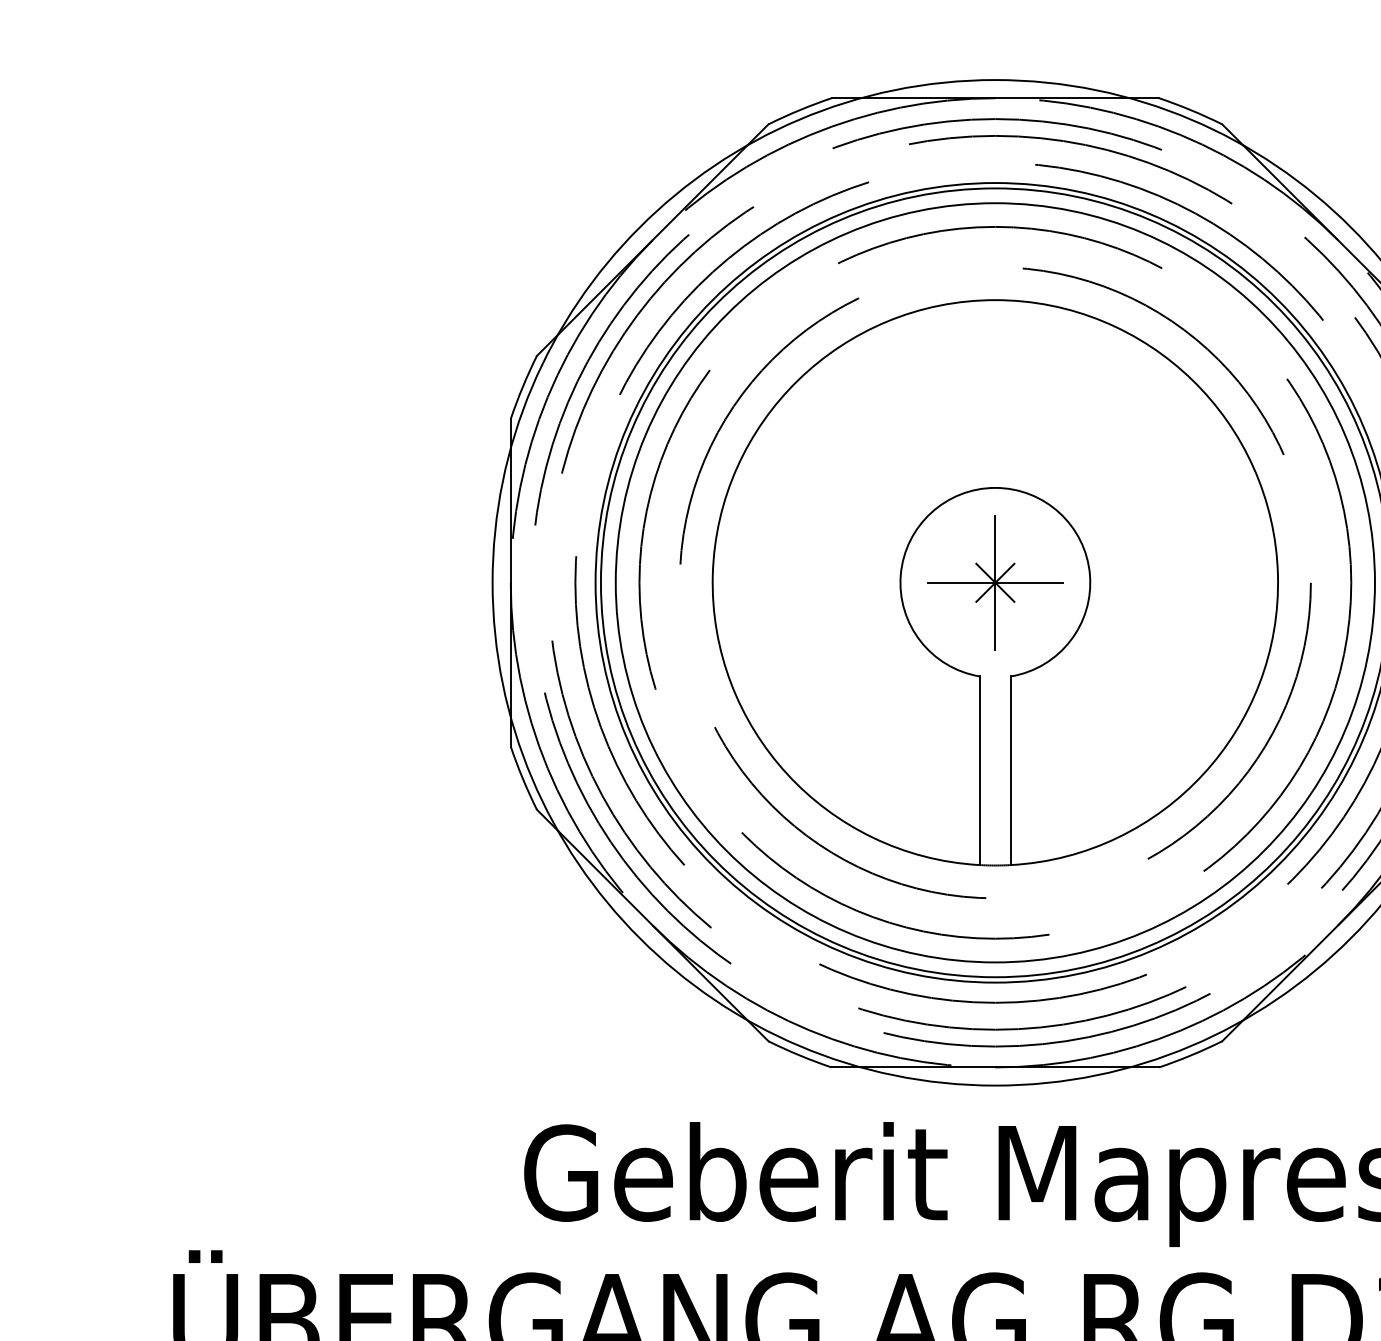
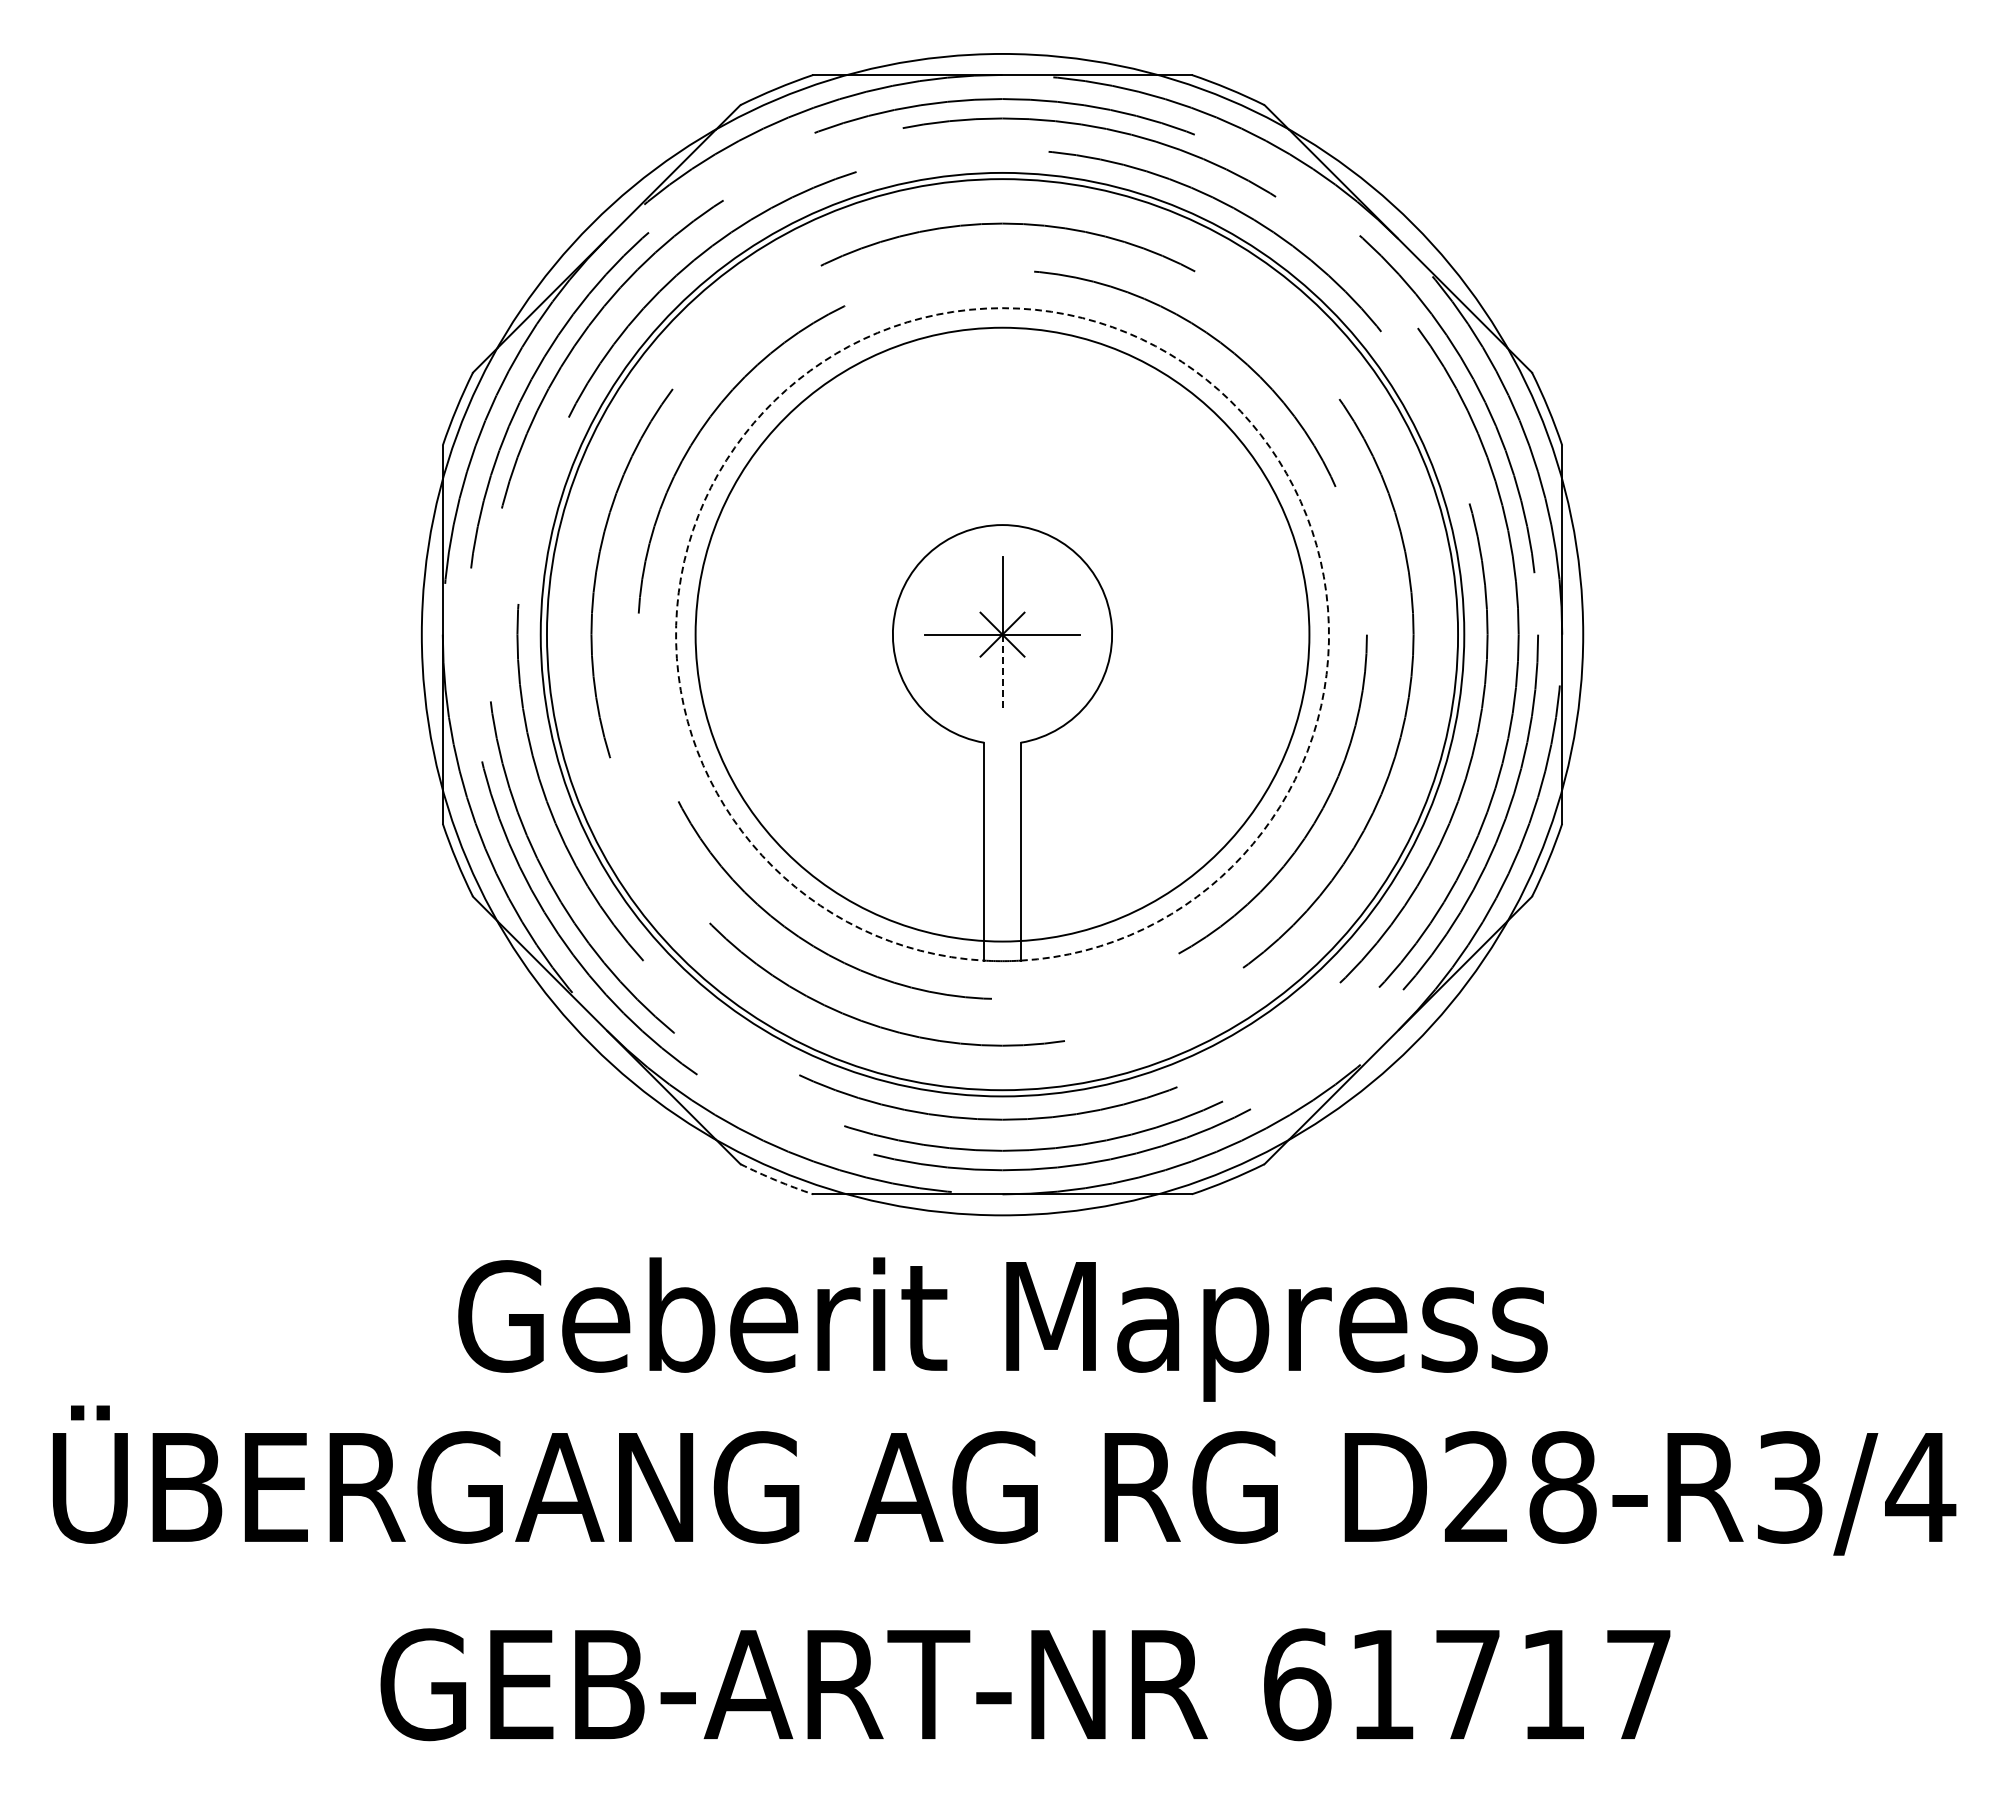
arc: (995, 300) -> (1002, 308), solid -> dashed
circle: (995, 582) -> (1002, 634), size x0.7
line: (995, 616) -> (1002, 673), solid -> dashed
arc: (799, 1055) -> (776, 1180), solid -> dashed

